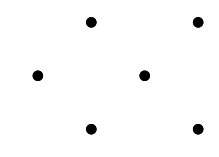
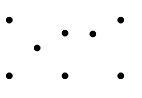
part: (90, 23) -> (64, 33), moved
part: (143, 74) -> (92, 33), moved

